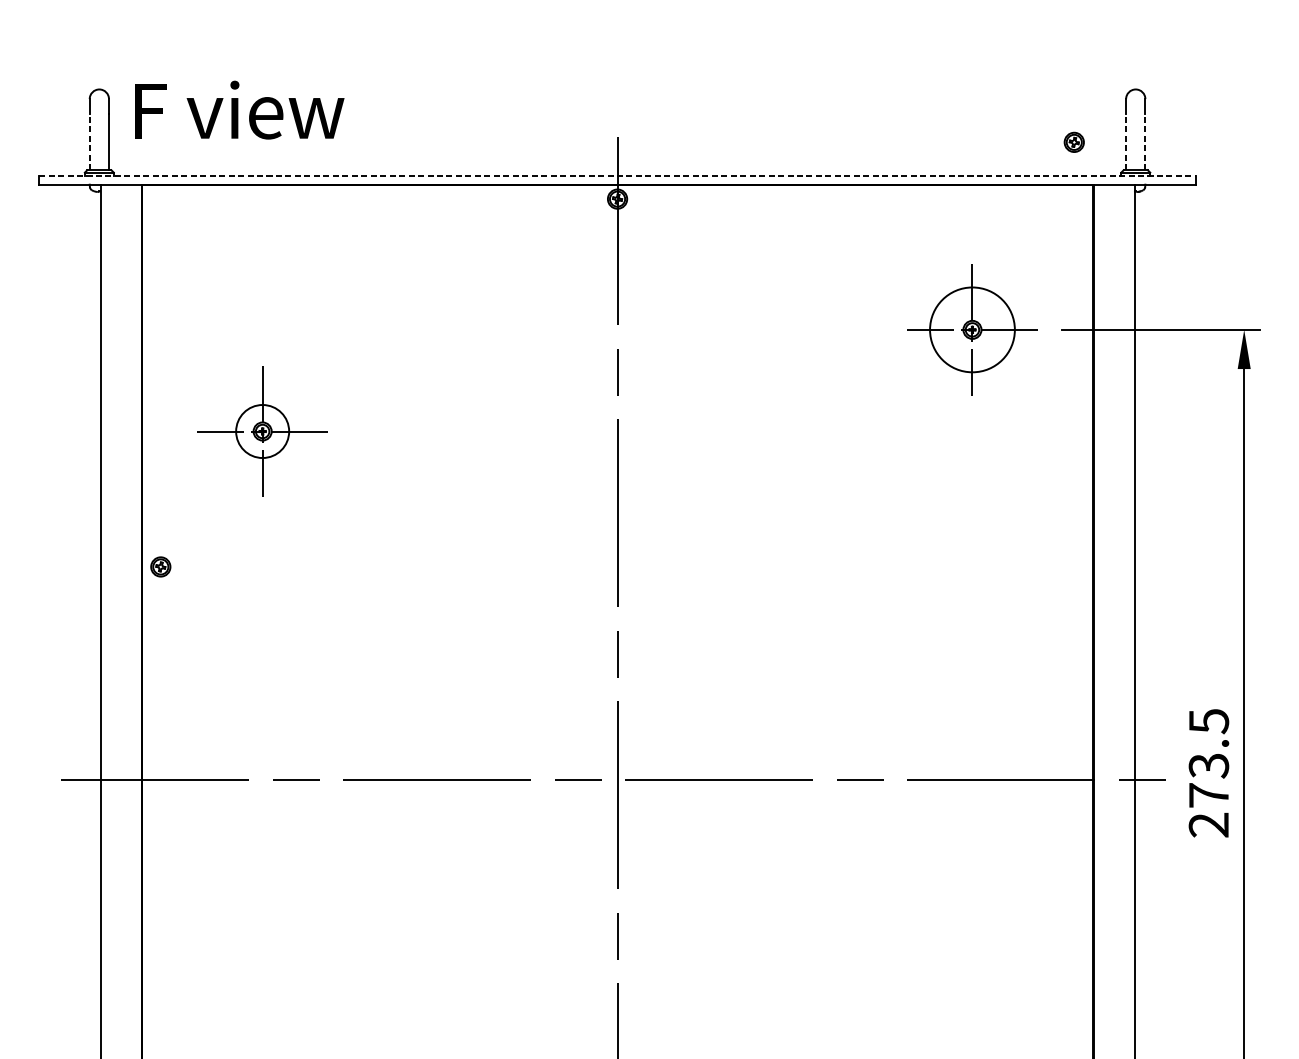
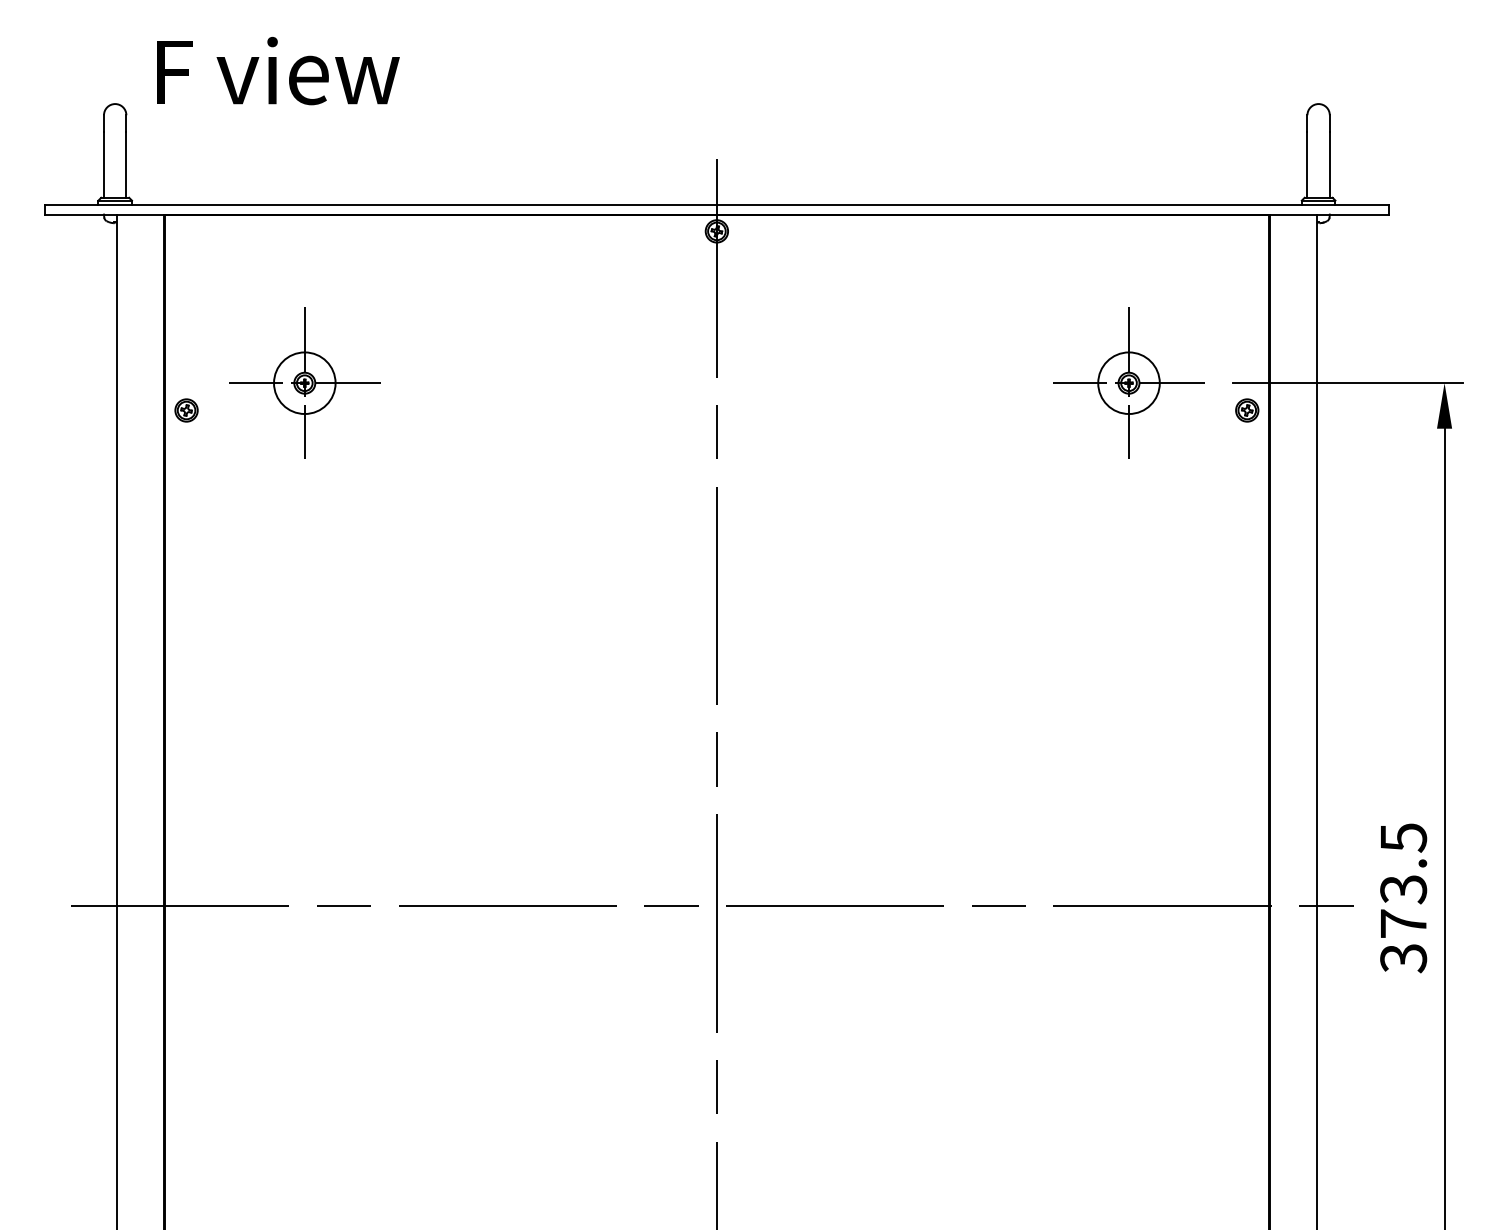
text: (239, 109) -> (278, 70), moved
line: (90, 141) -> (104, 164), dashed -> solid
line: (1126, 141) -> (1307, 164), dashed -> solid
line: (1145, 141) -> (1329, 164), dashed -> solid
part: (1074, 142) -> (1247, 410), moved
line: (617, 175) -> (716, 204), dashed -> solid
circle: (972, 330) -> (1128, 383), size x0.62
part: (262, 430) -> (304, 382), moved
part: (160, 566) -> (186, 410), moved
text: (1208, 825) -> (1403, 958), 273.5 -> 373.5

